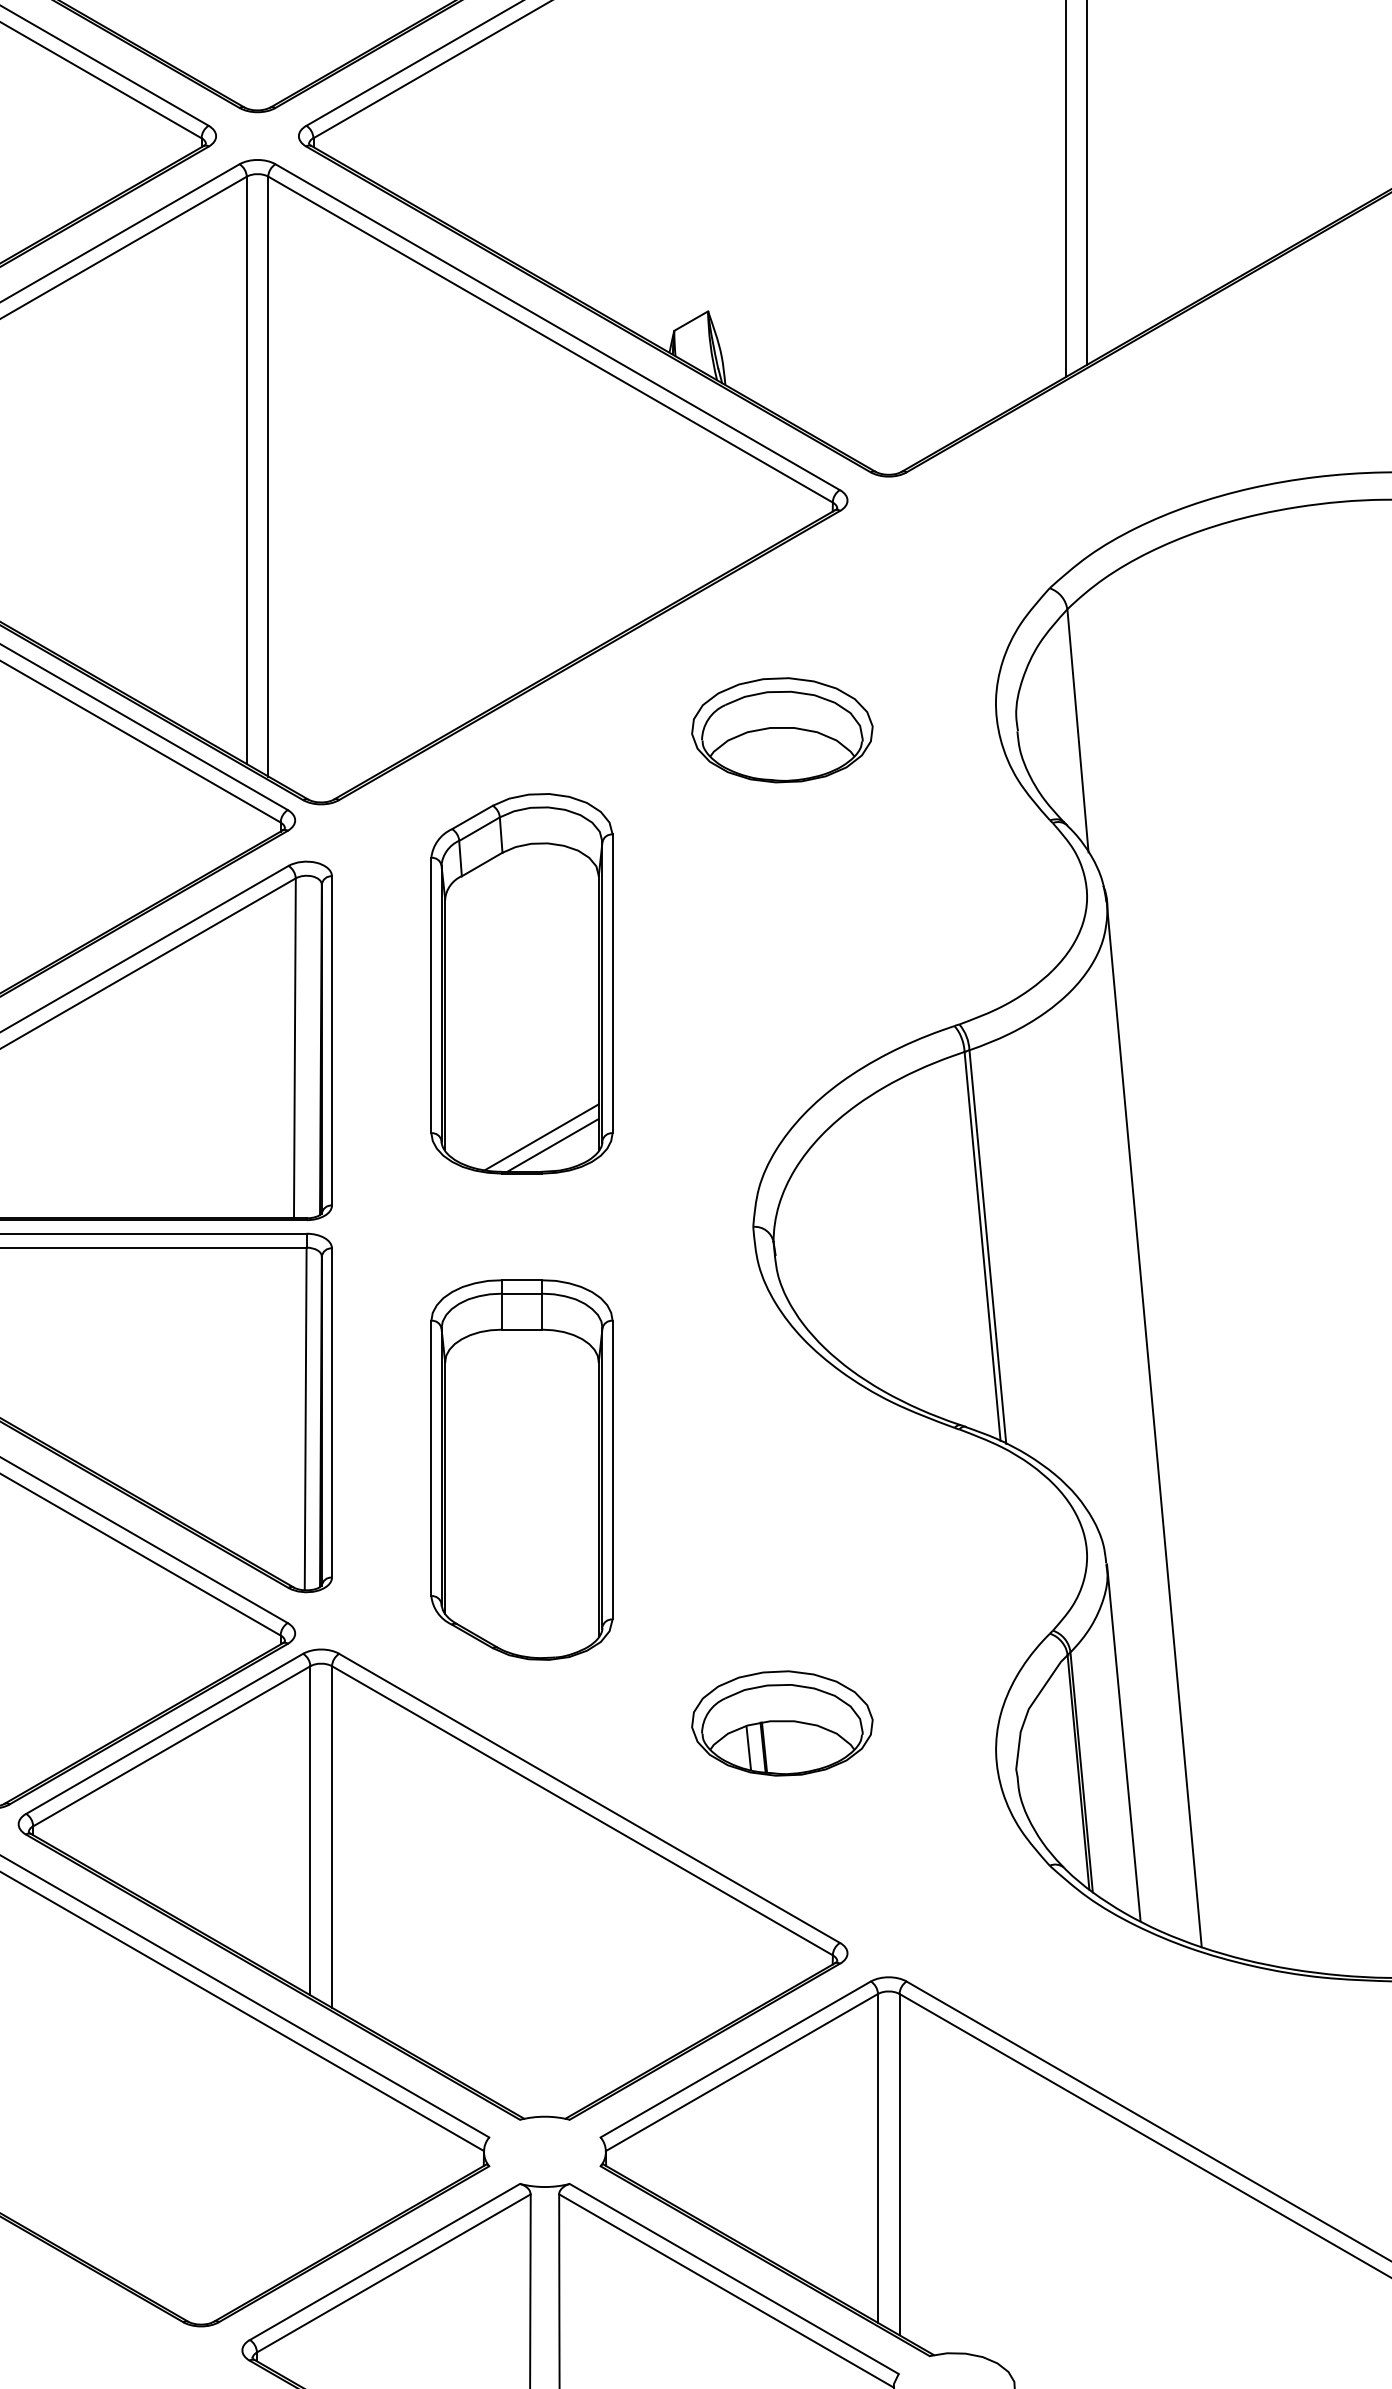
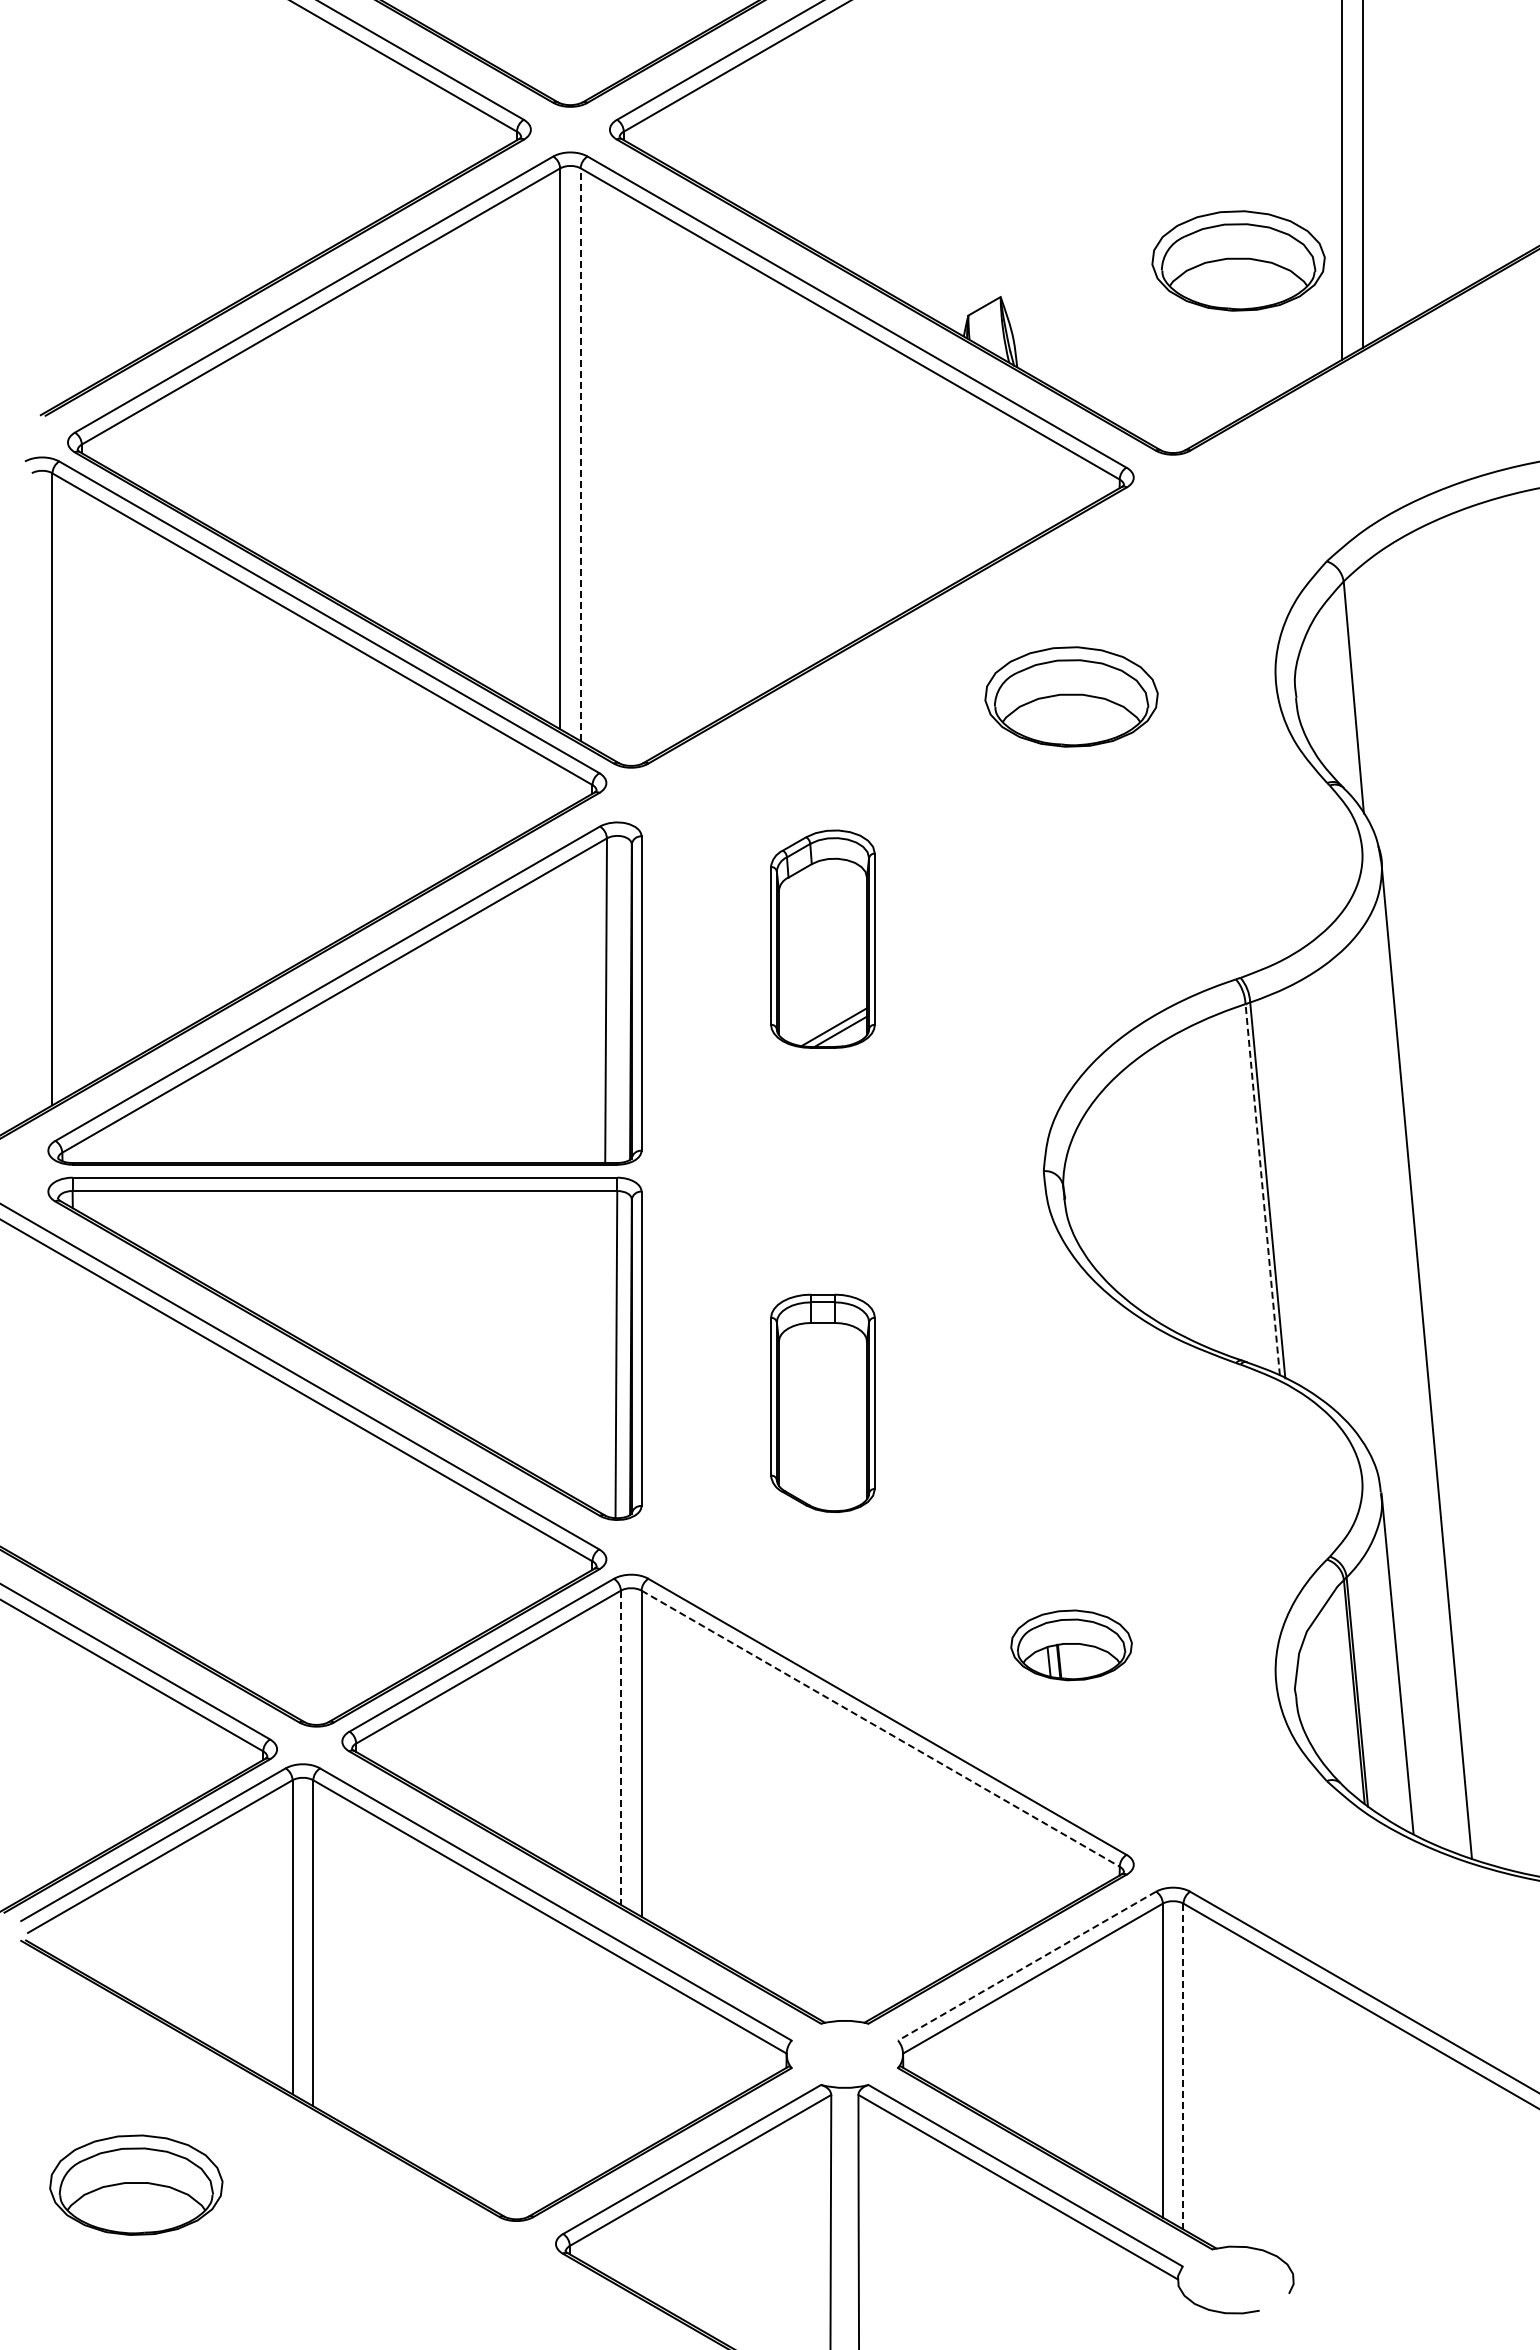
part: (957, 273) -> (1238, 260), added
line: (268, 476) -> (580, 454), solid -> dashed
part: (521, 984) -> (822, 939), size x0.6
line: (982, 1246) -> (1262, 1189), solid -> dashed
part: (521, 1470) -> (822, 1403), size x0.6
part: (782, 1723) -> (1071, 1645), size x0.7
line: (583, 1810) -> (881, 1728), solid -> dashed
line: (309, 1831) -> (620, 1748), solid -> dashed
line: (735, 2059) -> (1026, 1966), solid -> dashed
line: (899, 2164) -> (1183, 2066), solid -> dashed

